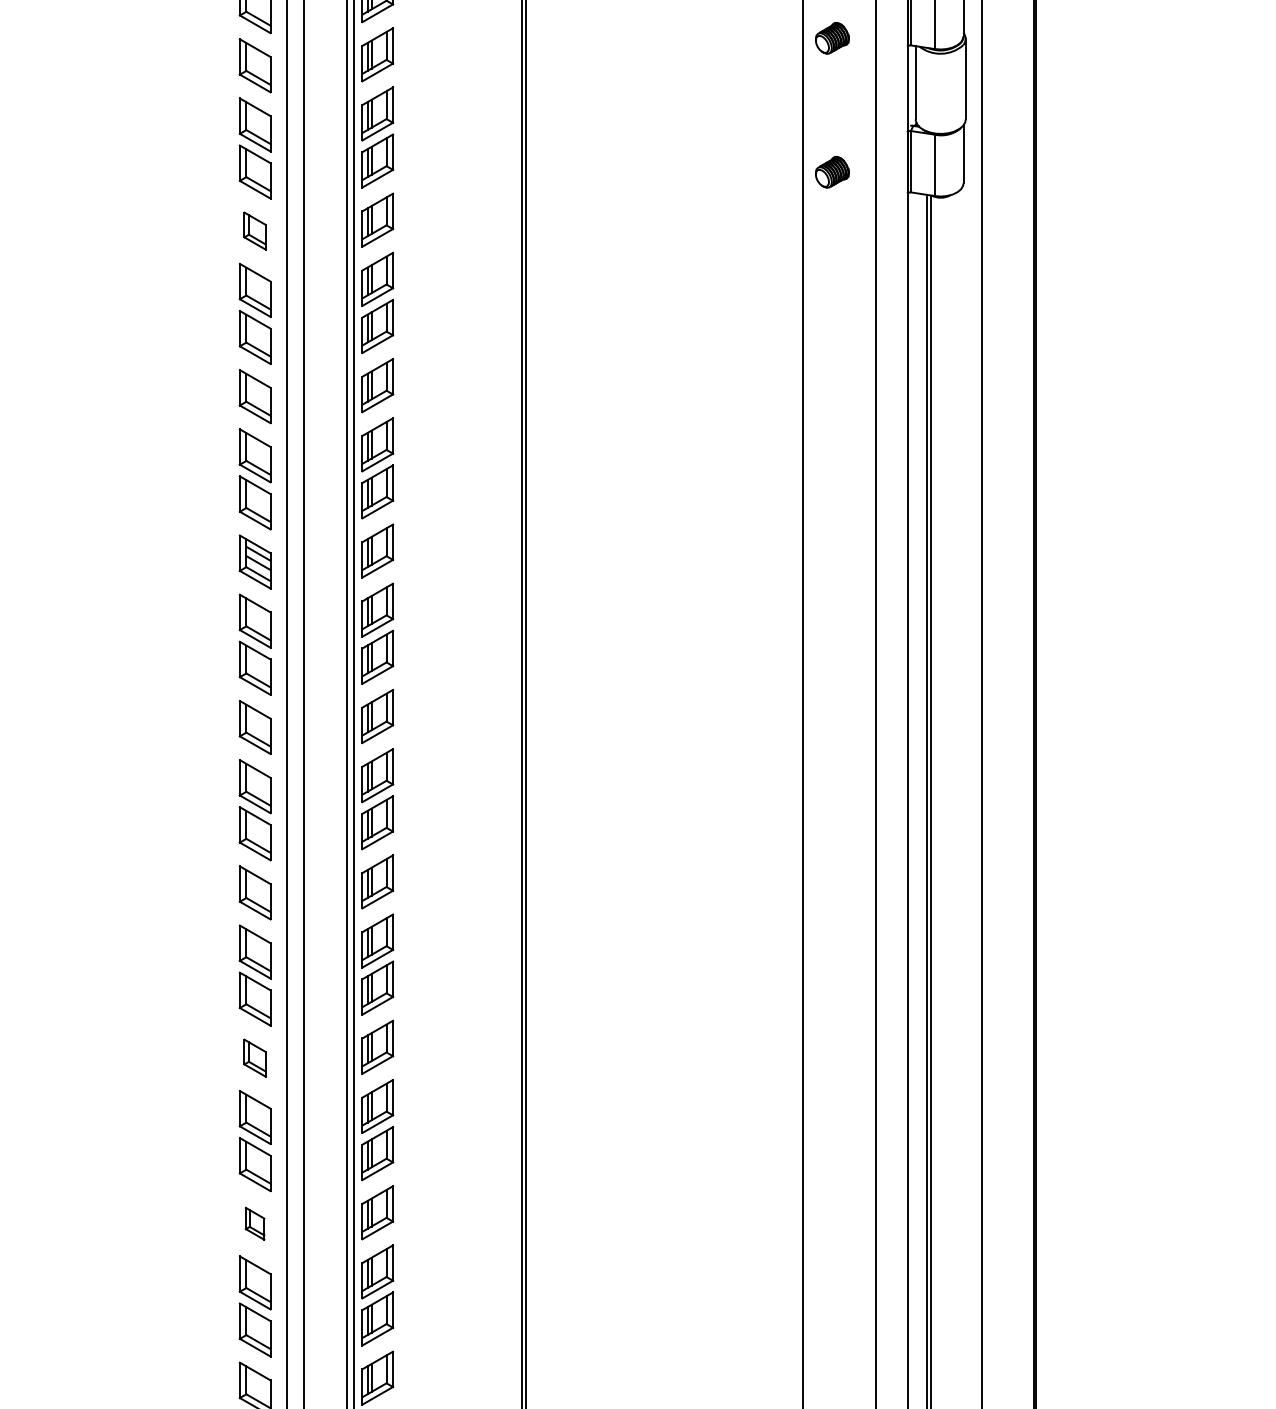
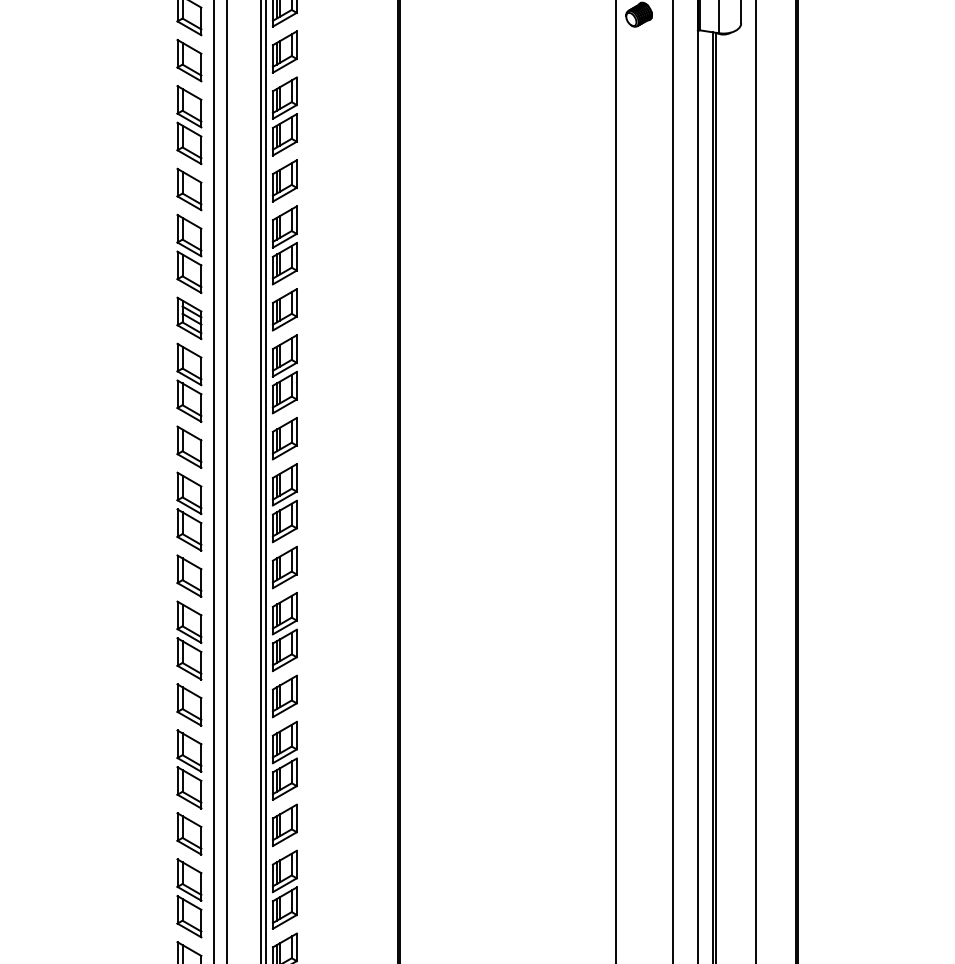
part: (254, 230) -> (188, 60), size x1.43
part: (254, 1057) -> (188, 704), size x1.43
part: (254, 1223) -> (188, 833), size x1.67

